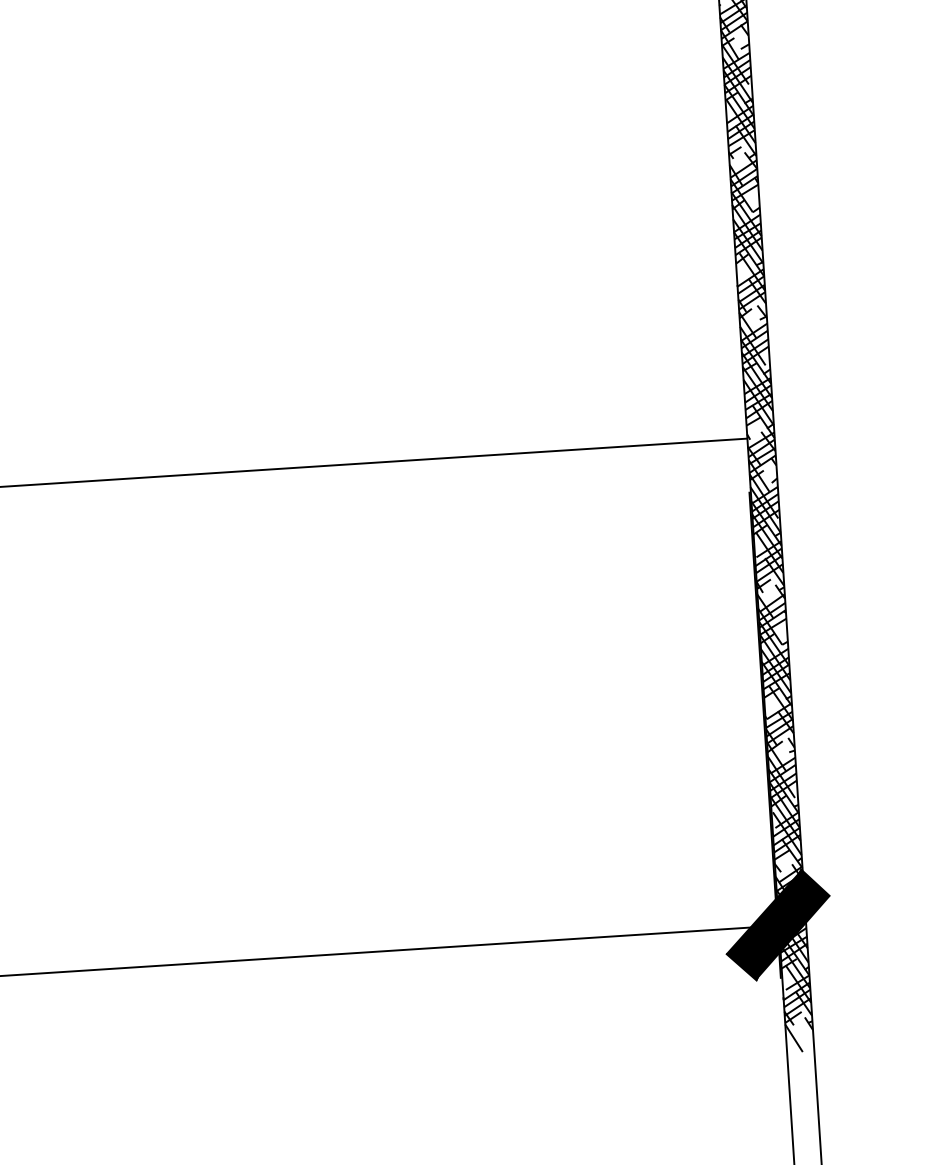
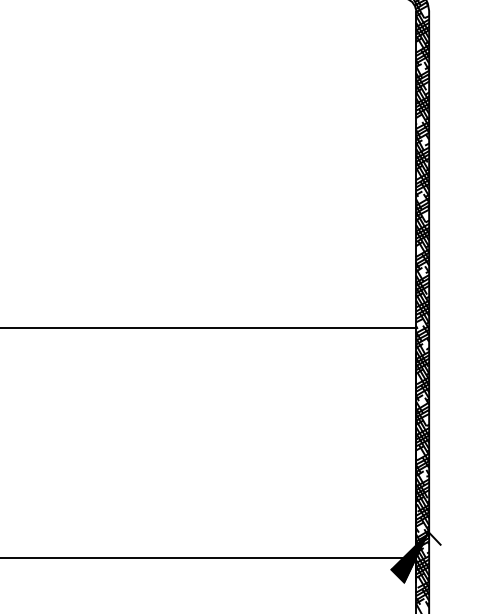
fill: (791, 922) -> (422, 556), removed

